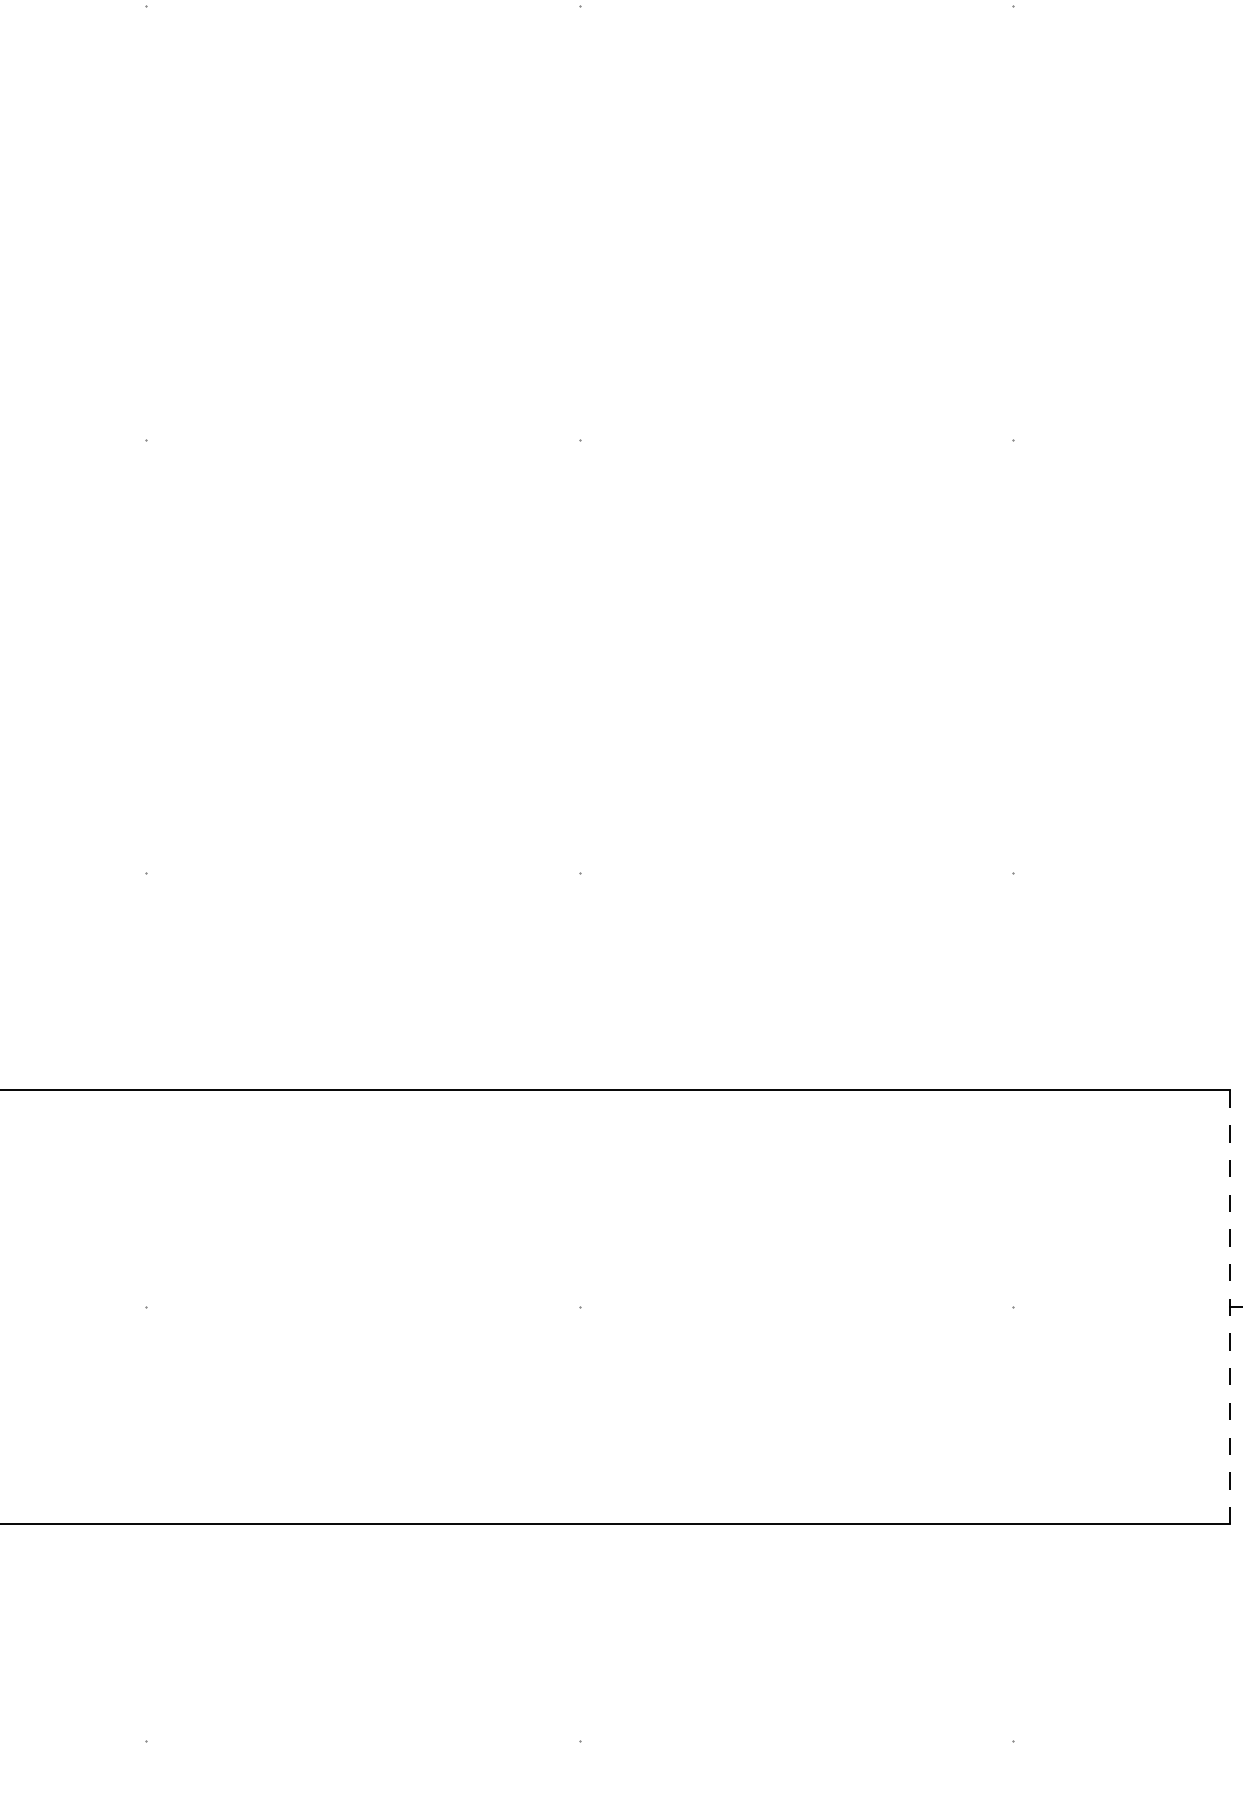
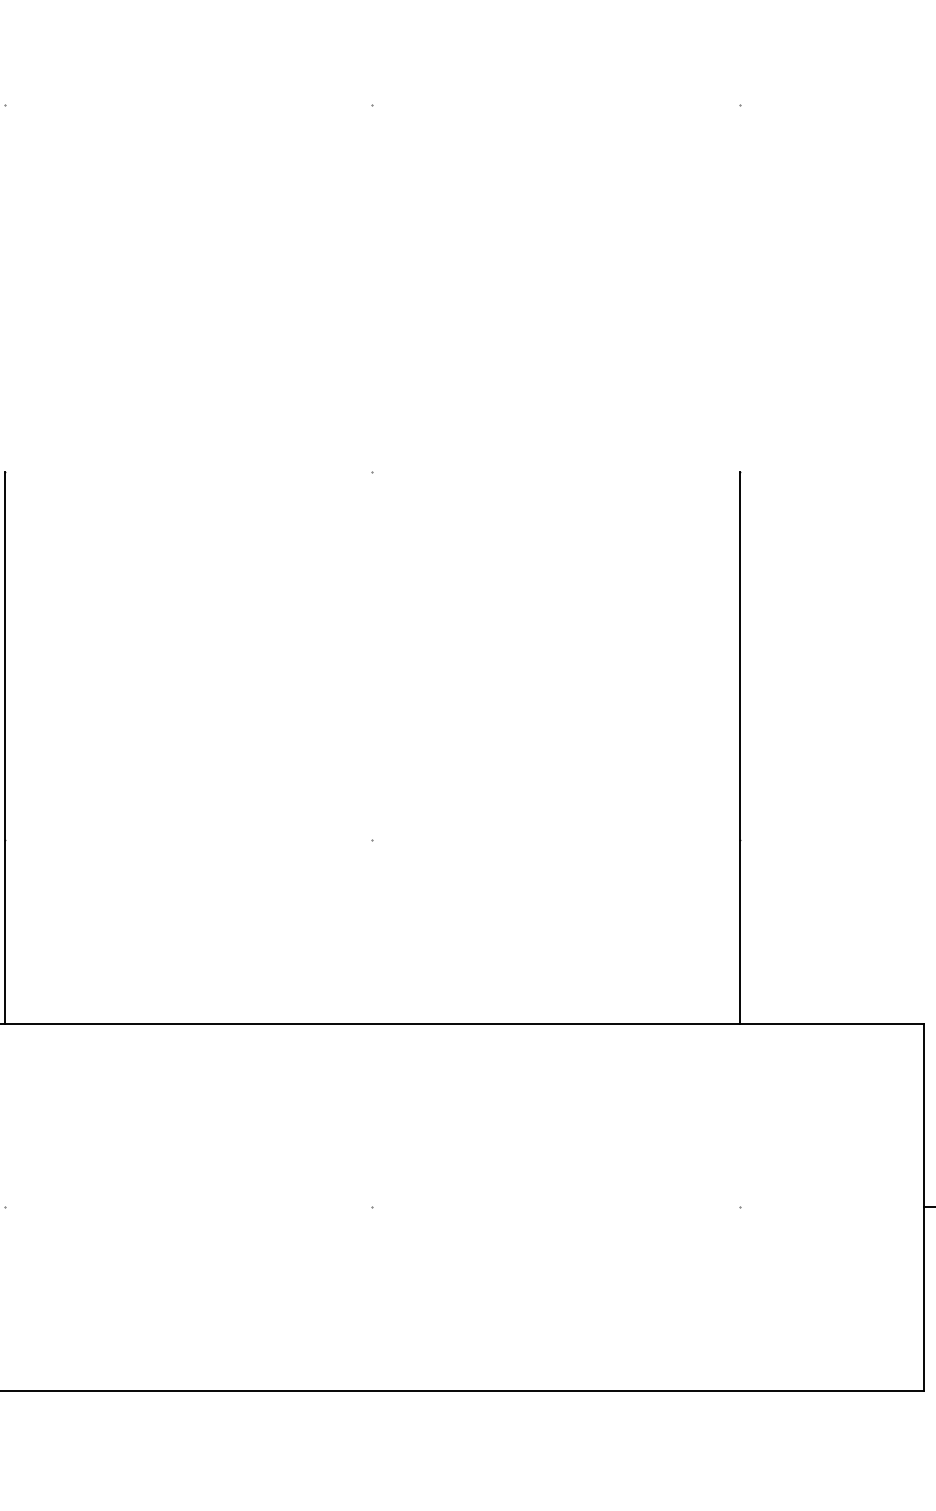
line: (145, 764) -> (4, 747), added
line: (1013, 764) -> (739, 747), added
line: (1230, 1307) -> (923, 1207), dashed -> solid

